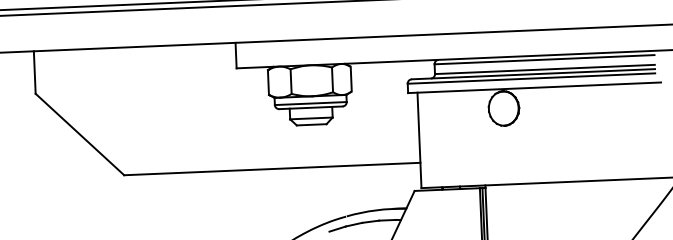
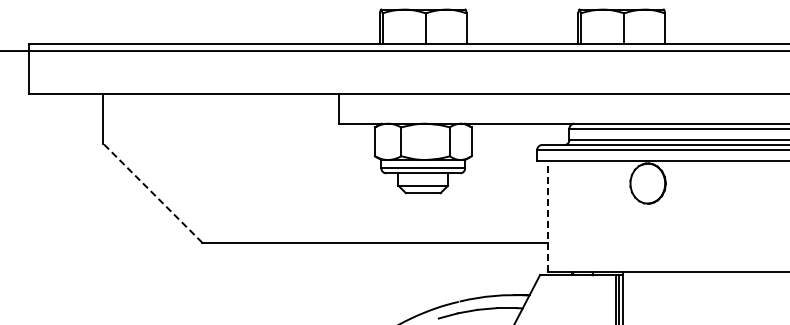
line: (79, 133) -> (152, 192), solid -> dashed
line: (419, 140) -> (548, 216), solid -> dashed

